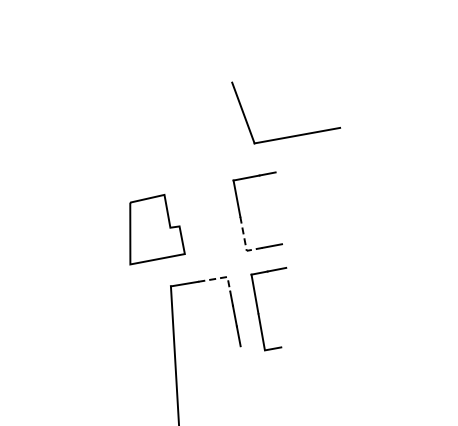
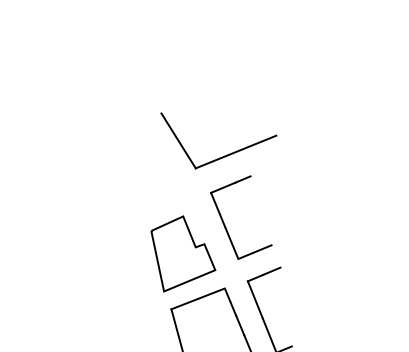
part: (291, 135) -> (230, 153), moved
part: (157, 229) -> (183, 251), moved
line: (245, 242) -> (235, 251), dashed -> solid
line: (220, 278) -> (218, 291), dashed -> solid

